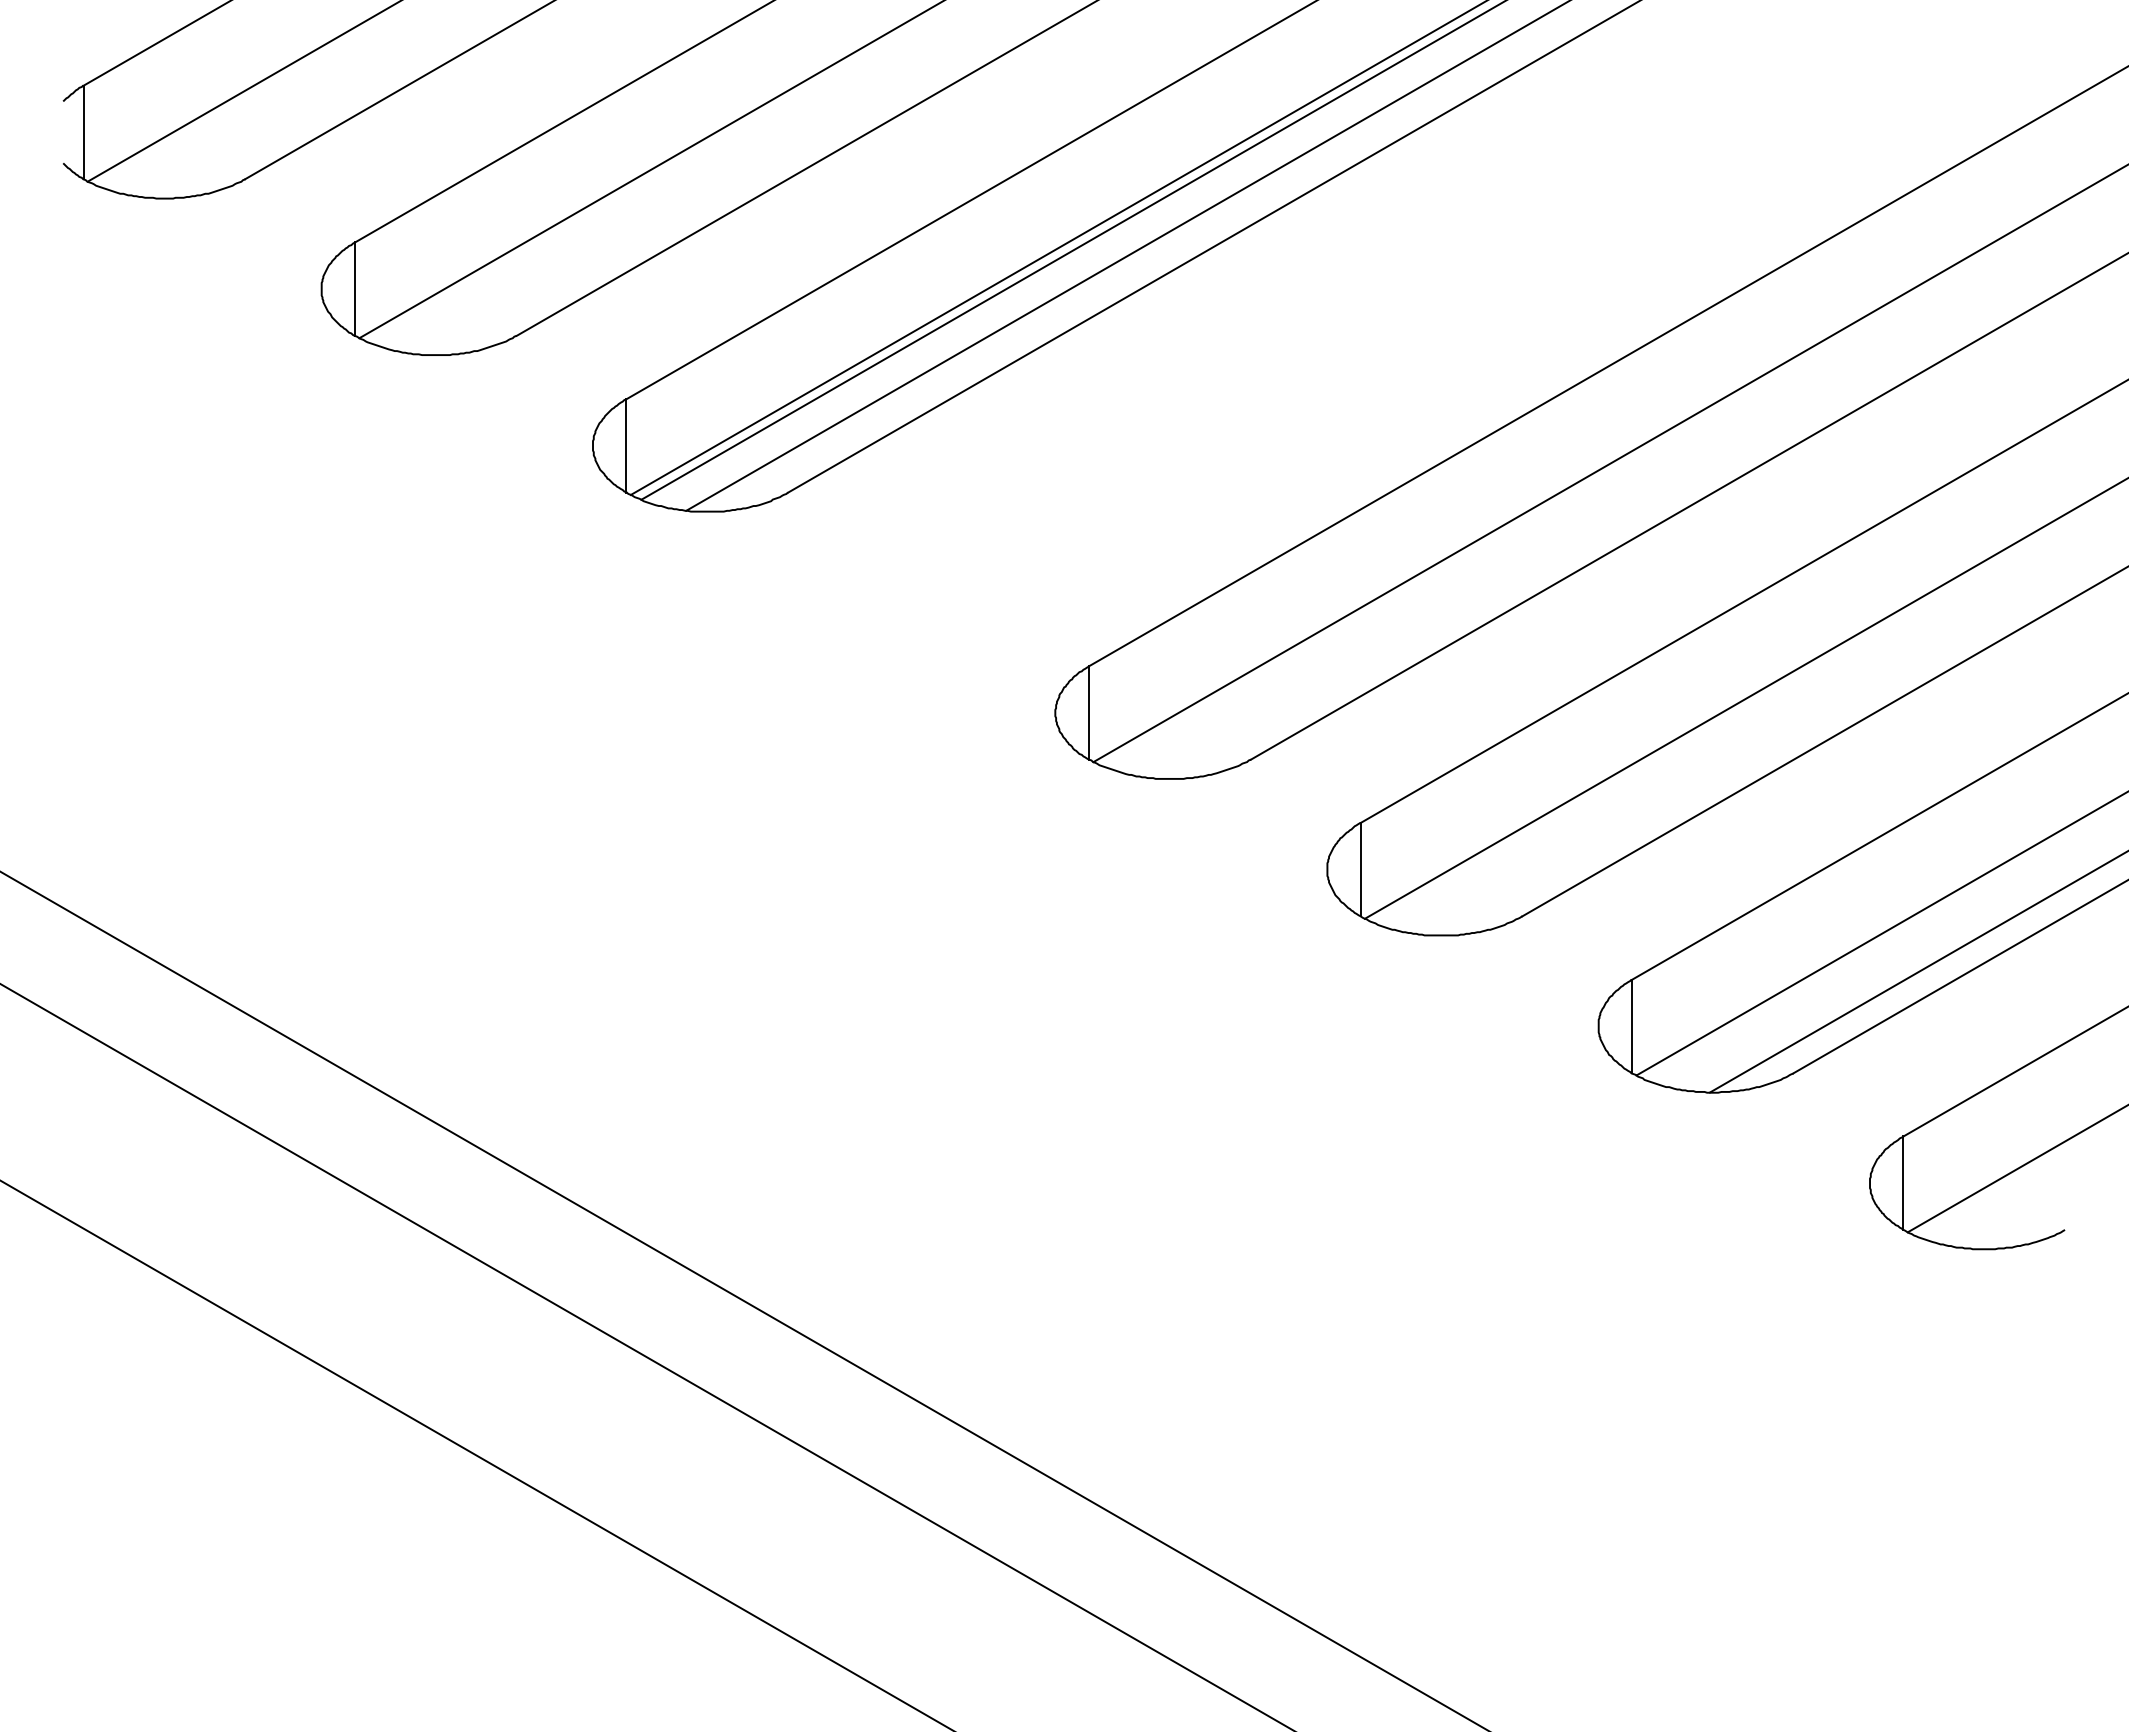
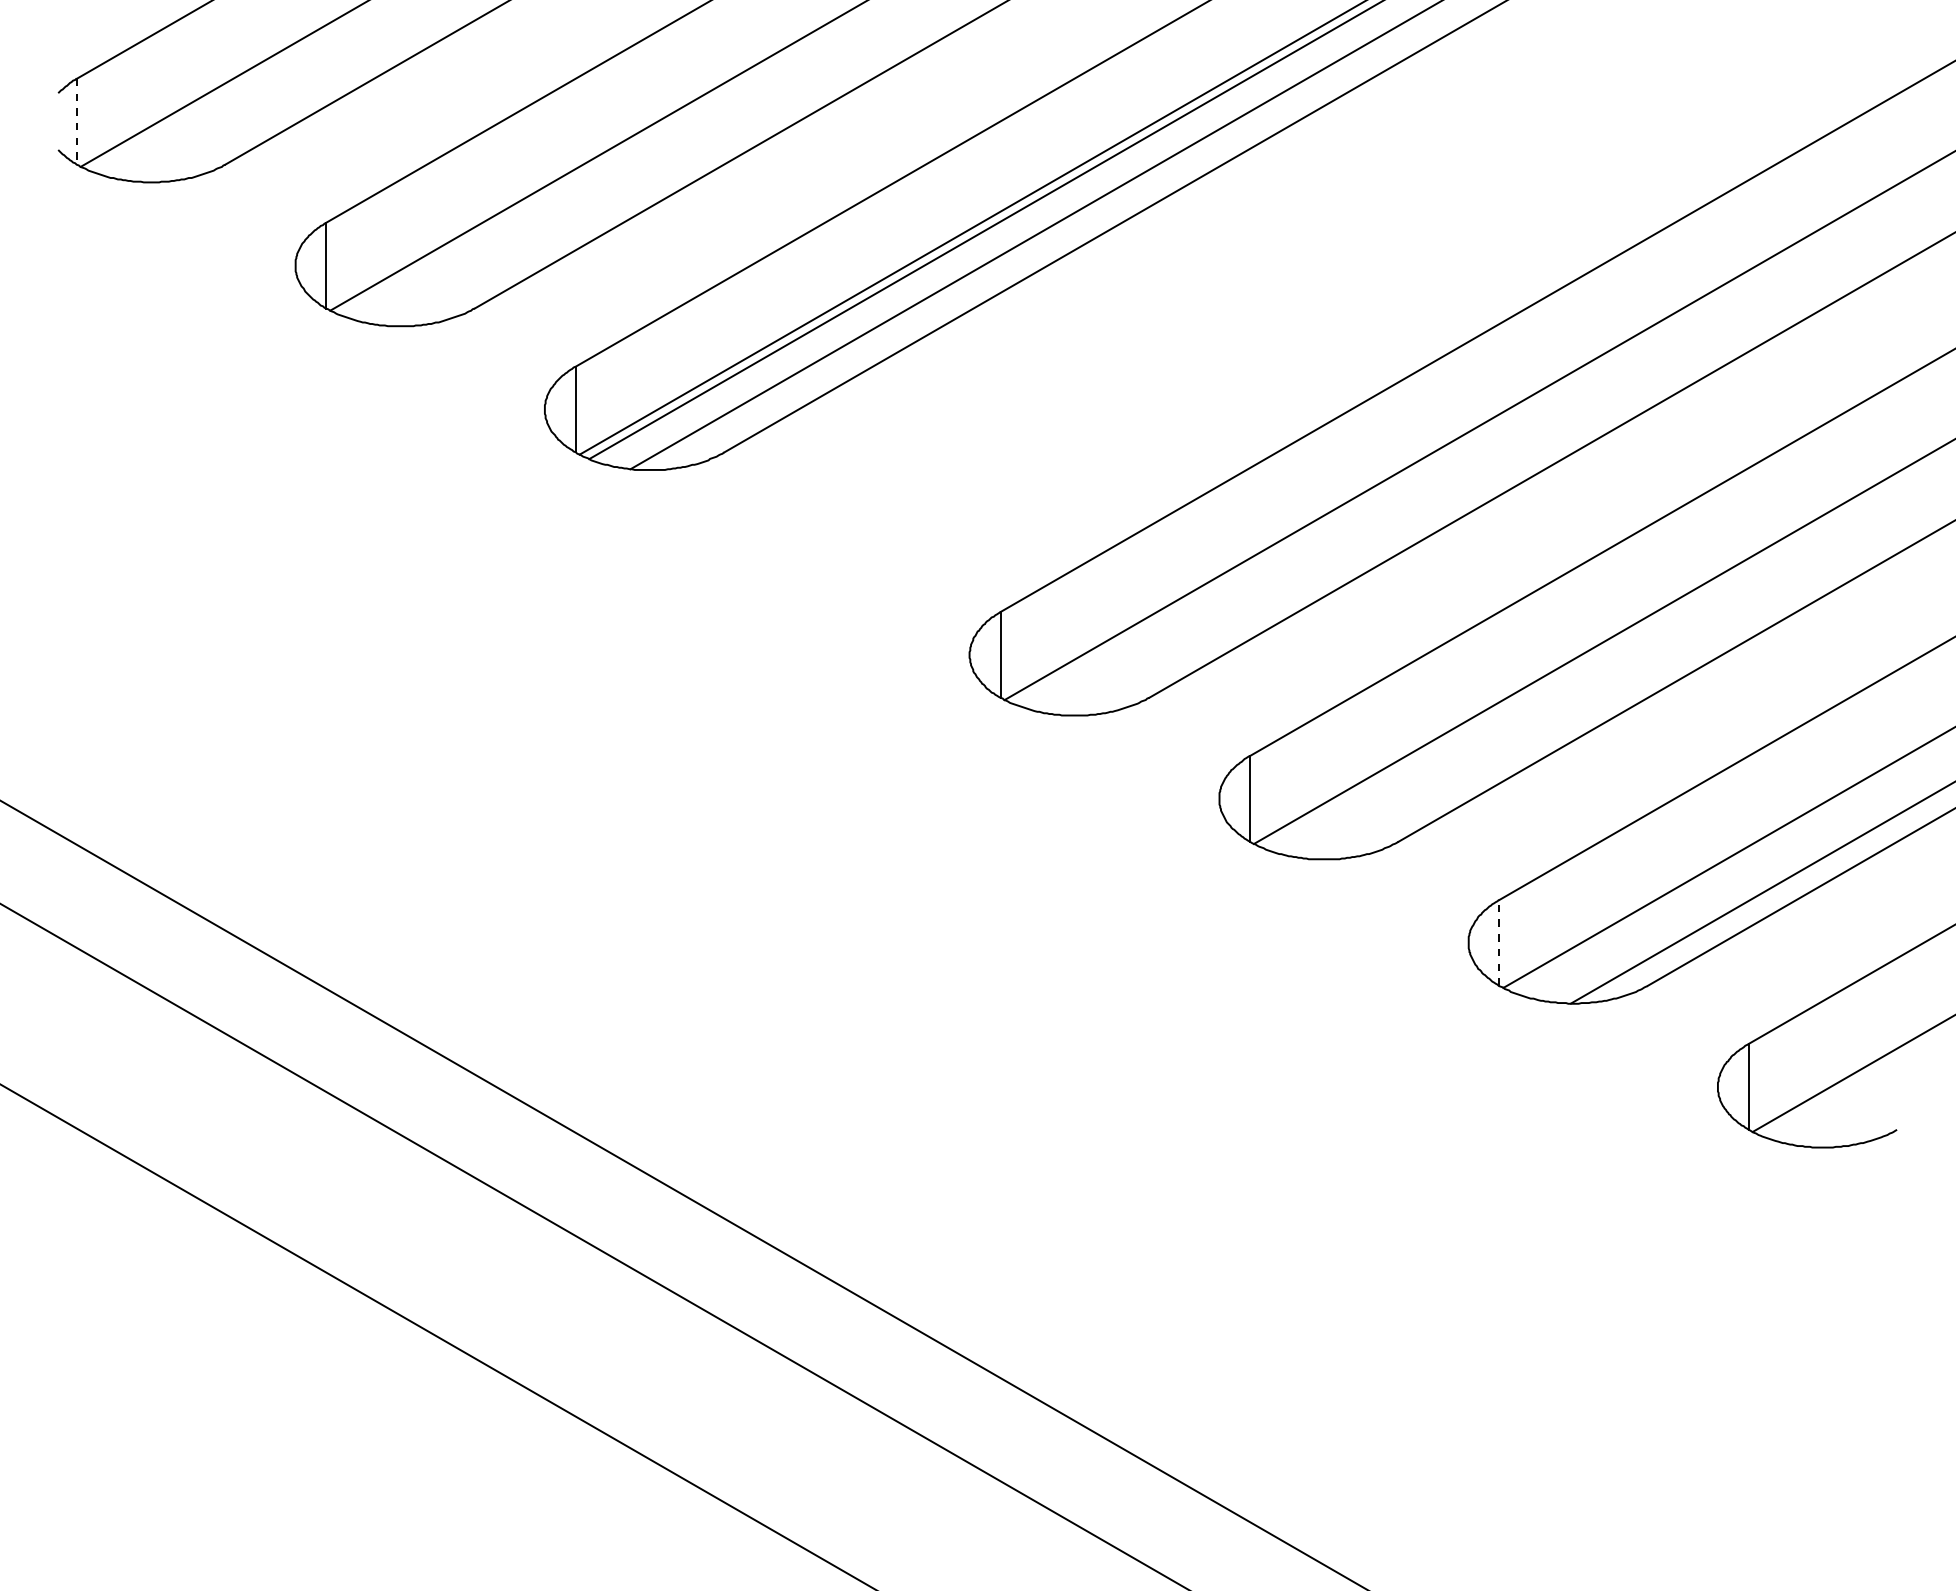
line: (83, 132) -> (76, 121), solid -> dashed
line: (1632, 1026) -> (1499, 942), solid -> dashed

